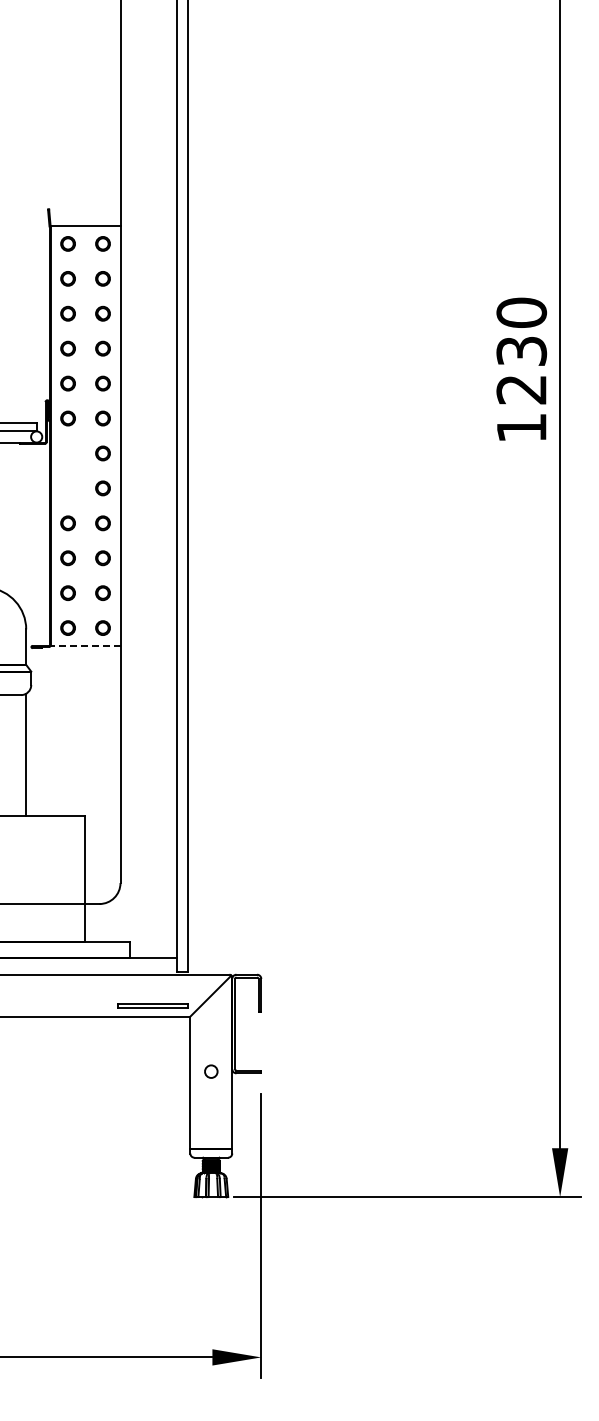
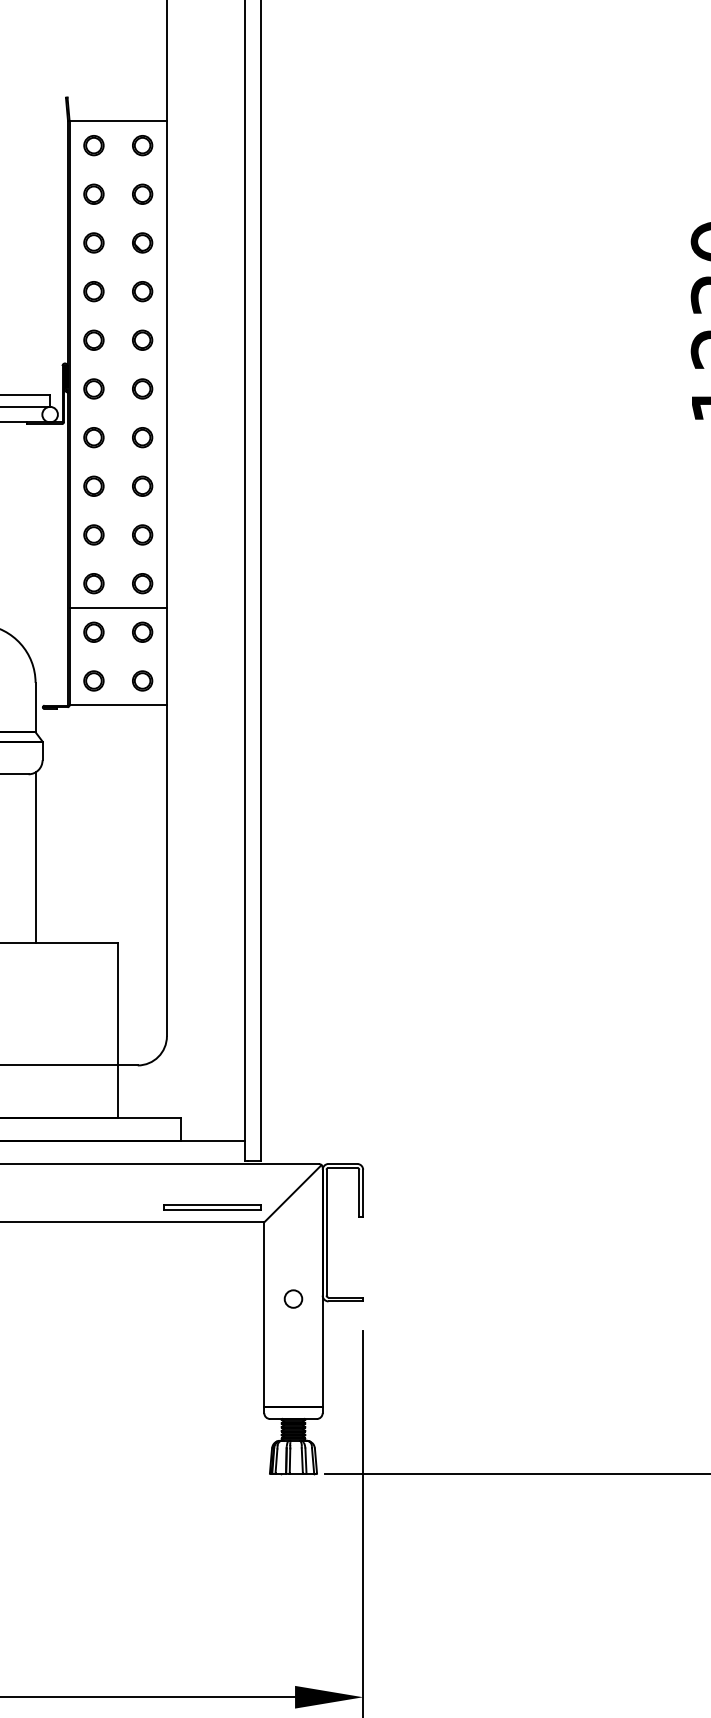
part: (67, 453) -> (93, 437), added
part: (67, 488) -> (93, 486), added
line: (85, 575) -> (118, 607), added
line: (85, 645) -> (118, 705), dashed -> solid

